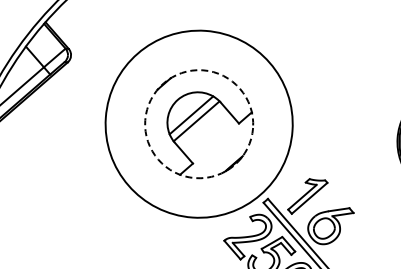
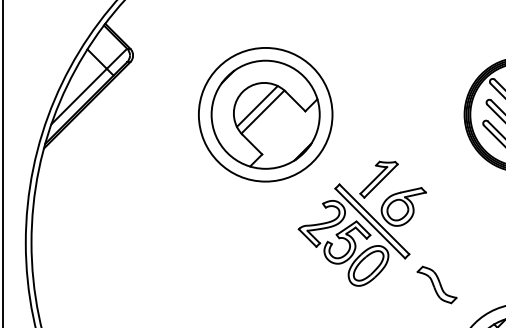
circle: (199, 123) -> (265, 114), dashed -> solid
circle: (199, 123) -> (265, 114), size x0.71

